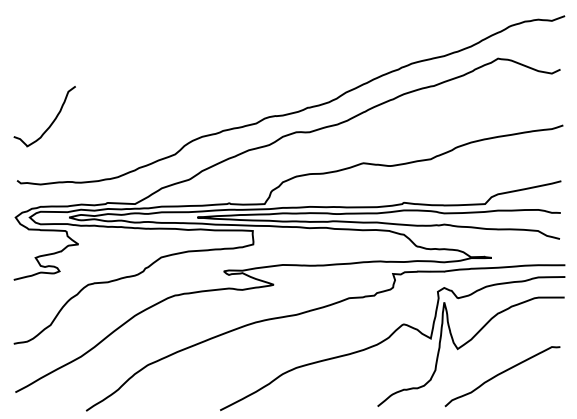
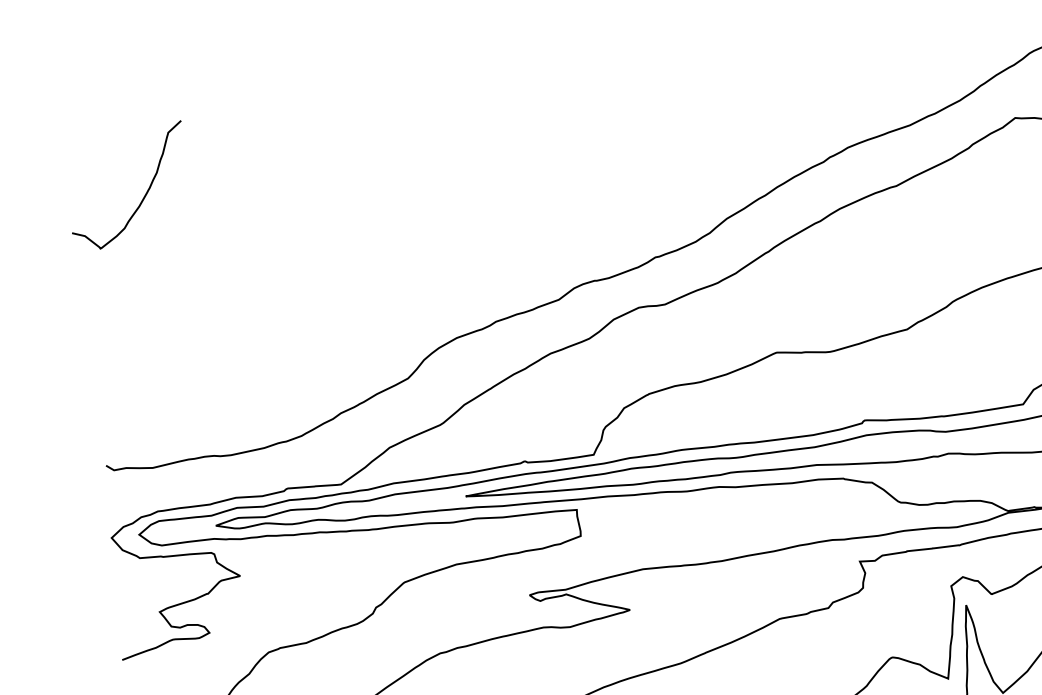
curve: (51, 122) -> (142, 196), moved

